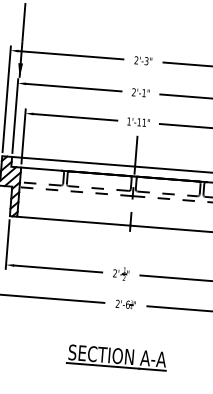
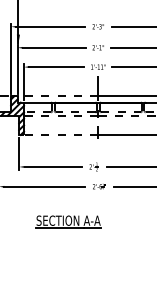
line: (72, 162) -> (57, 96), solid -> dashed
line: (72, 220) -> (60, 134), solid -> dashed
part: (117, 357) -> (68, 221), moved

